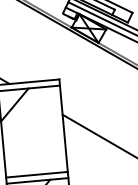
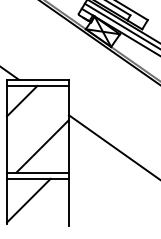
line: (39, 148) -> (42, 146), added

